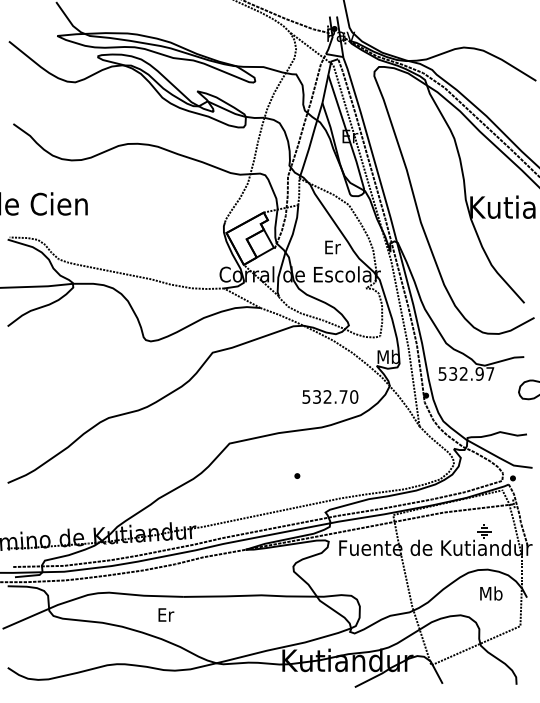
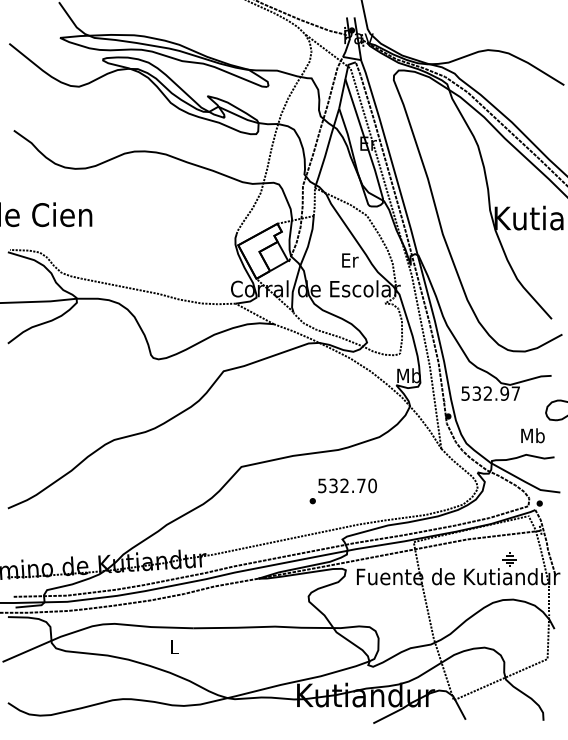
text: (330, 396) -> (347, 485), moved
text: (490, 593) -> (532, 435), moved
text: (165, 615) -> (174, 647), Er -> L

